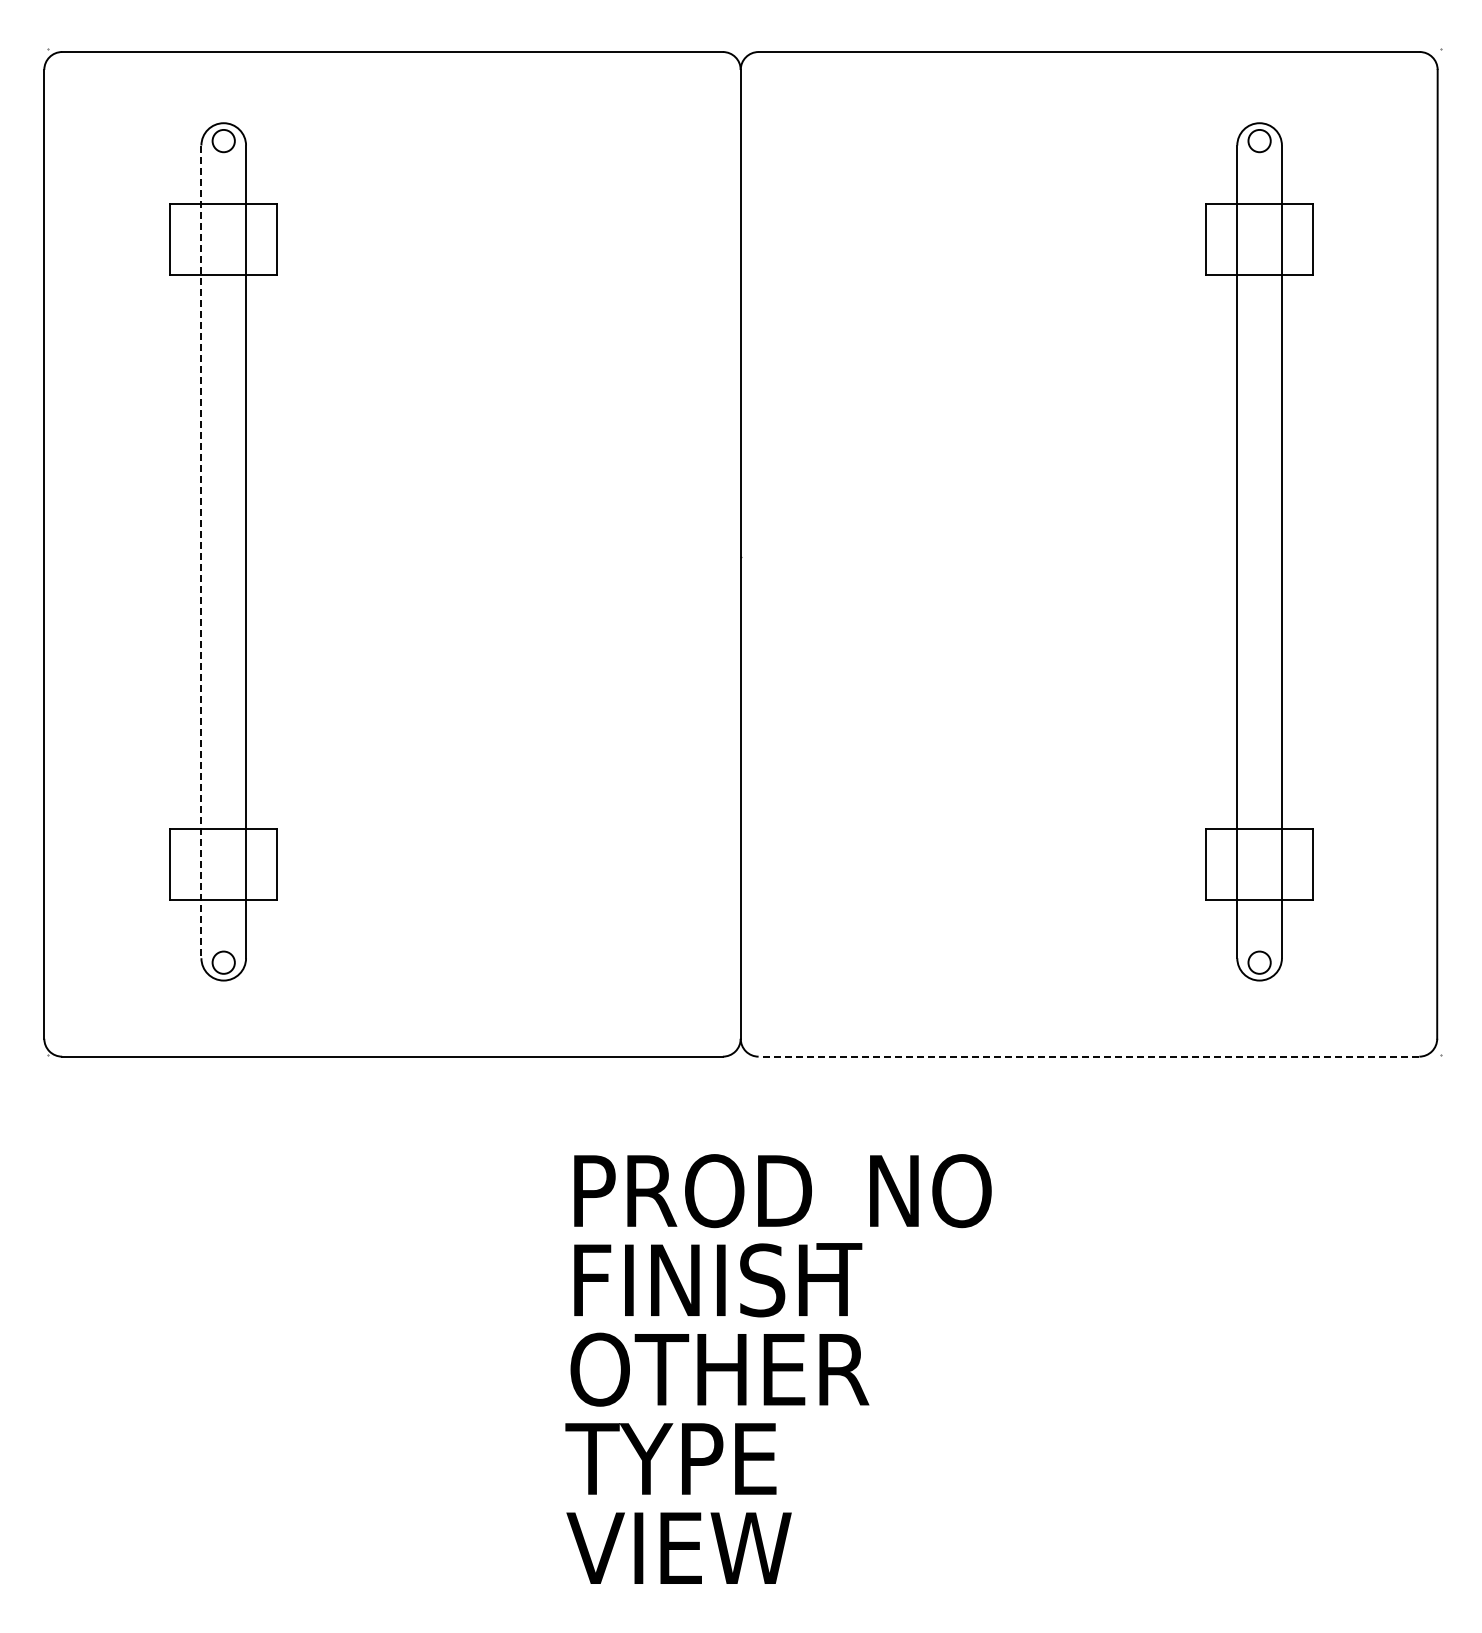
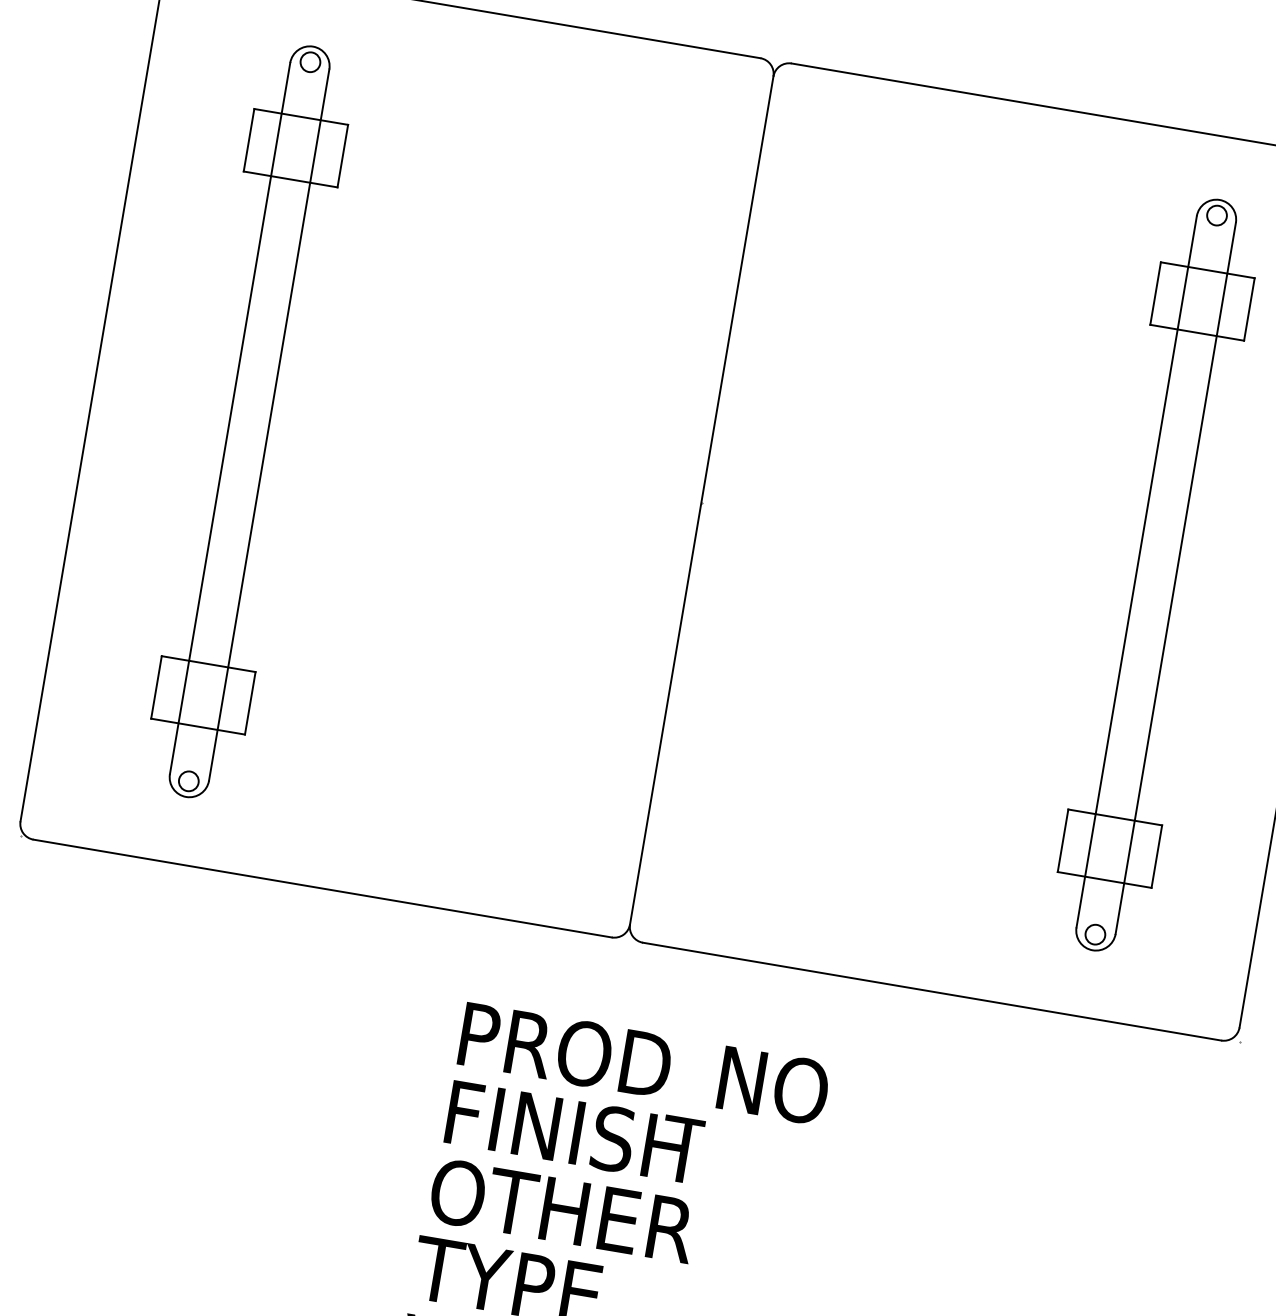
line: (201, 552) -> (230, 419), dashed -> solid
line: (1088, 1056) -> (931, 991), dashed -> solid

